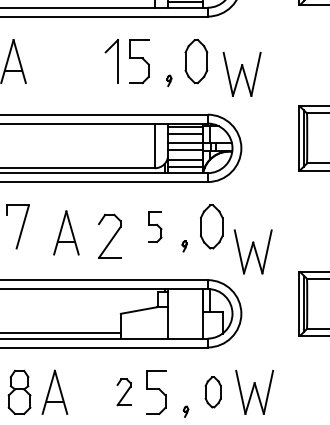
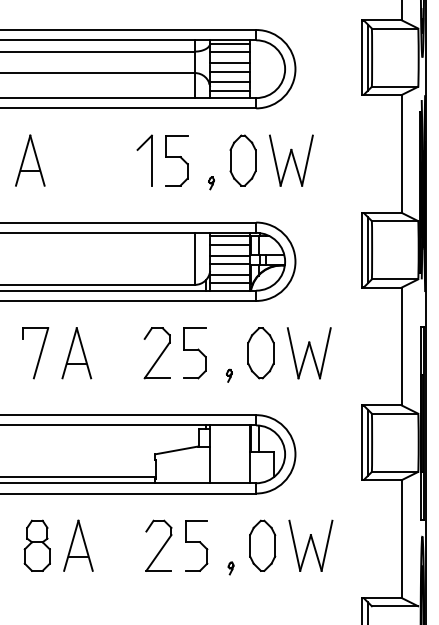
part: (242, 74) -> (291, 160), moved
part: (154, 227) -> (194, 353), size x1.43
part: (66, 233) -> (76, 353), moved
part: (109, 236) -> (156, 353), moved
part: (252, 252) -> (308, 353), moved
part: (123, 392) -> (158, 545), size x1.67
part: (213, 392) -> (262, 545), size x1.43

